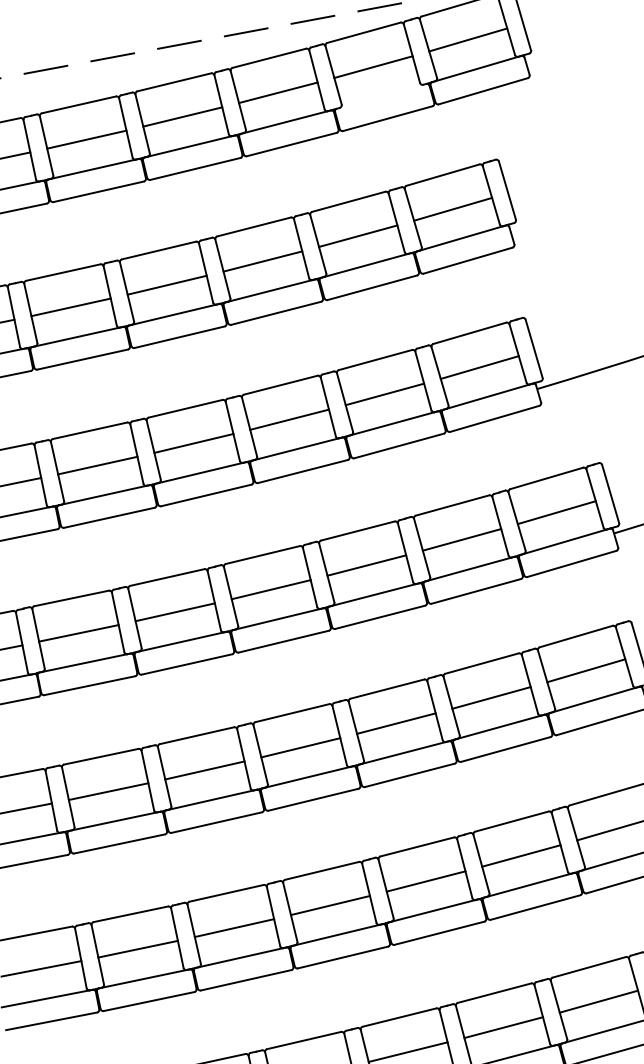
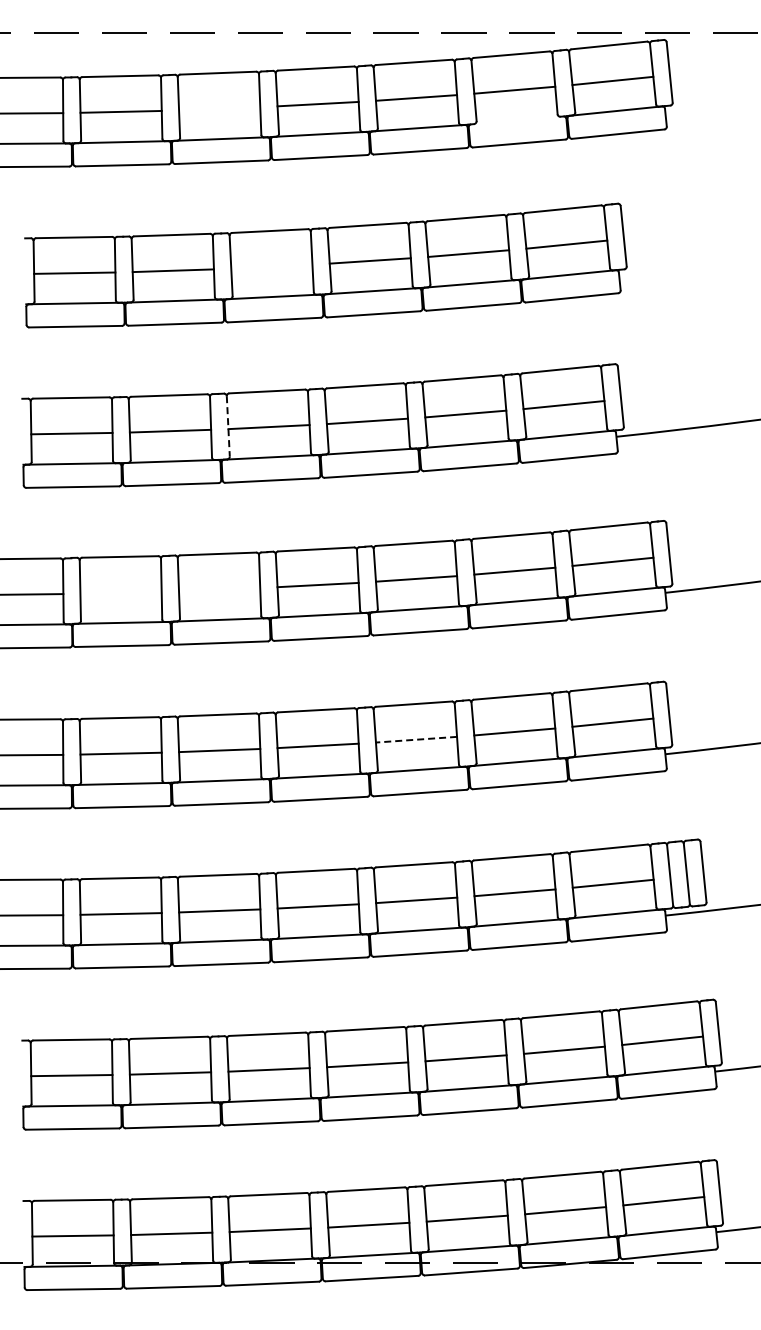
line: (86, 139) -> (219, 108), removed
line: (166, 285) -> (271, 266), removed
line: (153, 450) -> (228, 426), solid -> dashed
line: (175, 612) -> (219, 589), removed
line: (78, 633) -> (120, 592), removed
line: (396, 723) -> (416, 739), solid -> dashed

